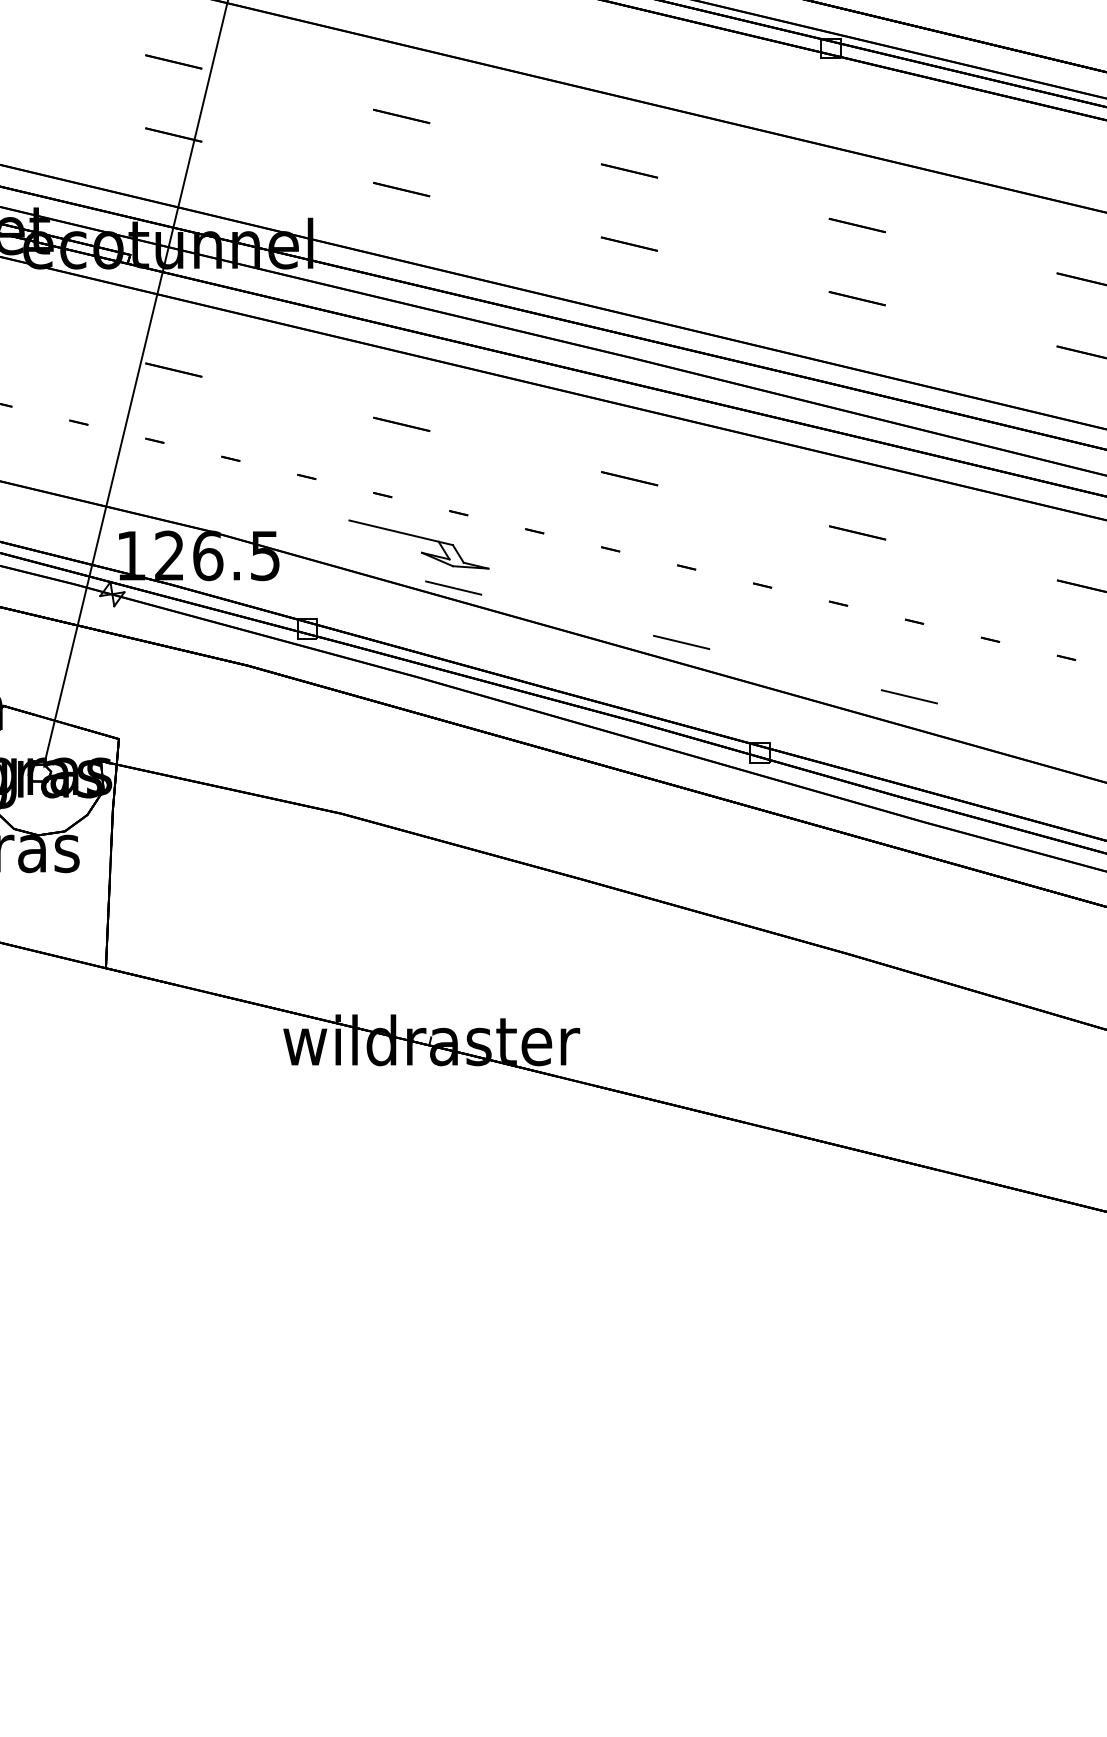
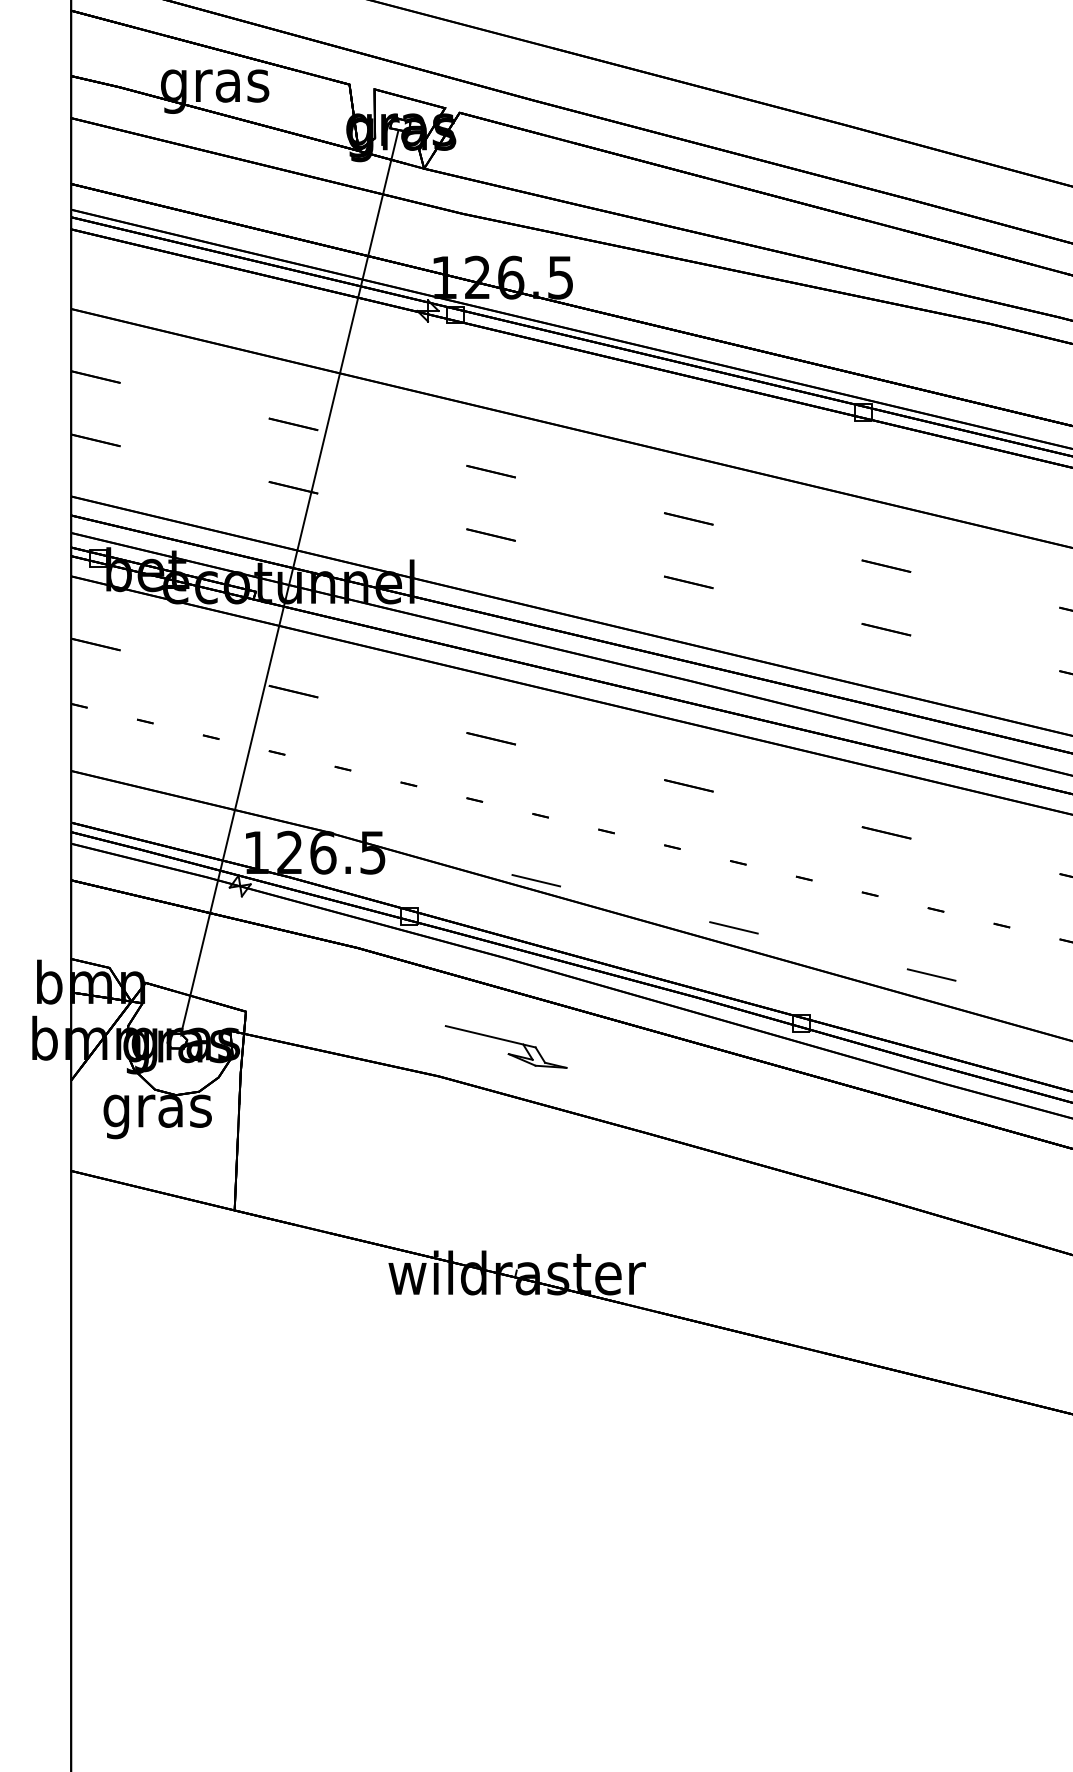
part: (418, 544) -> (505, 1046), moved

